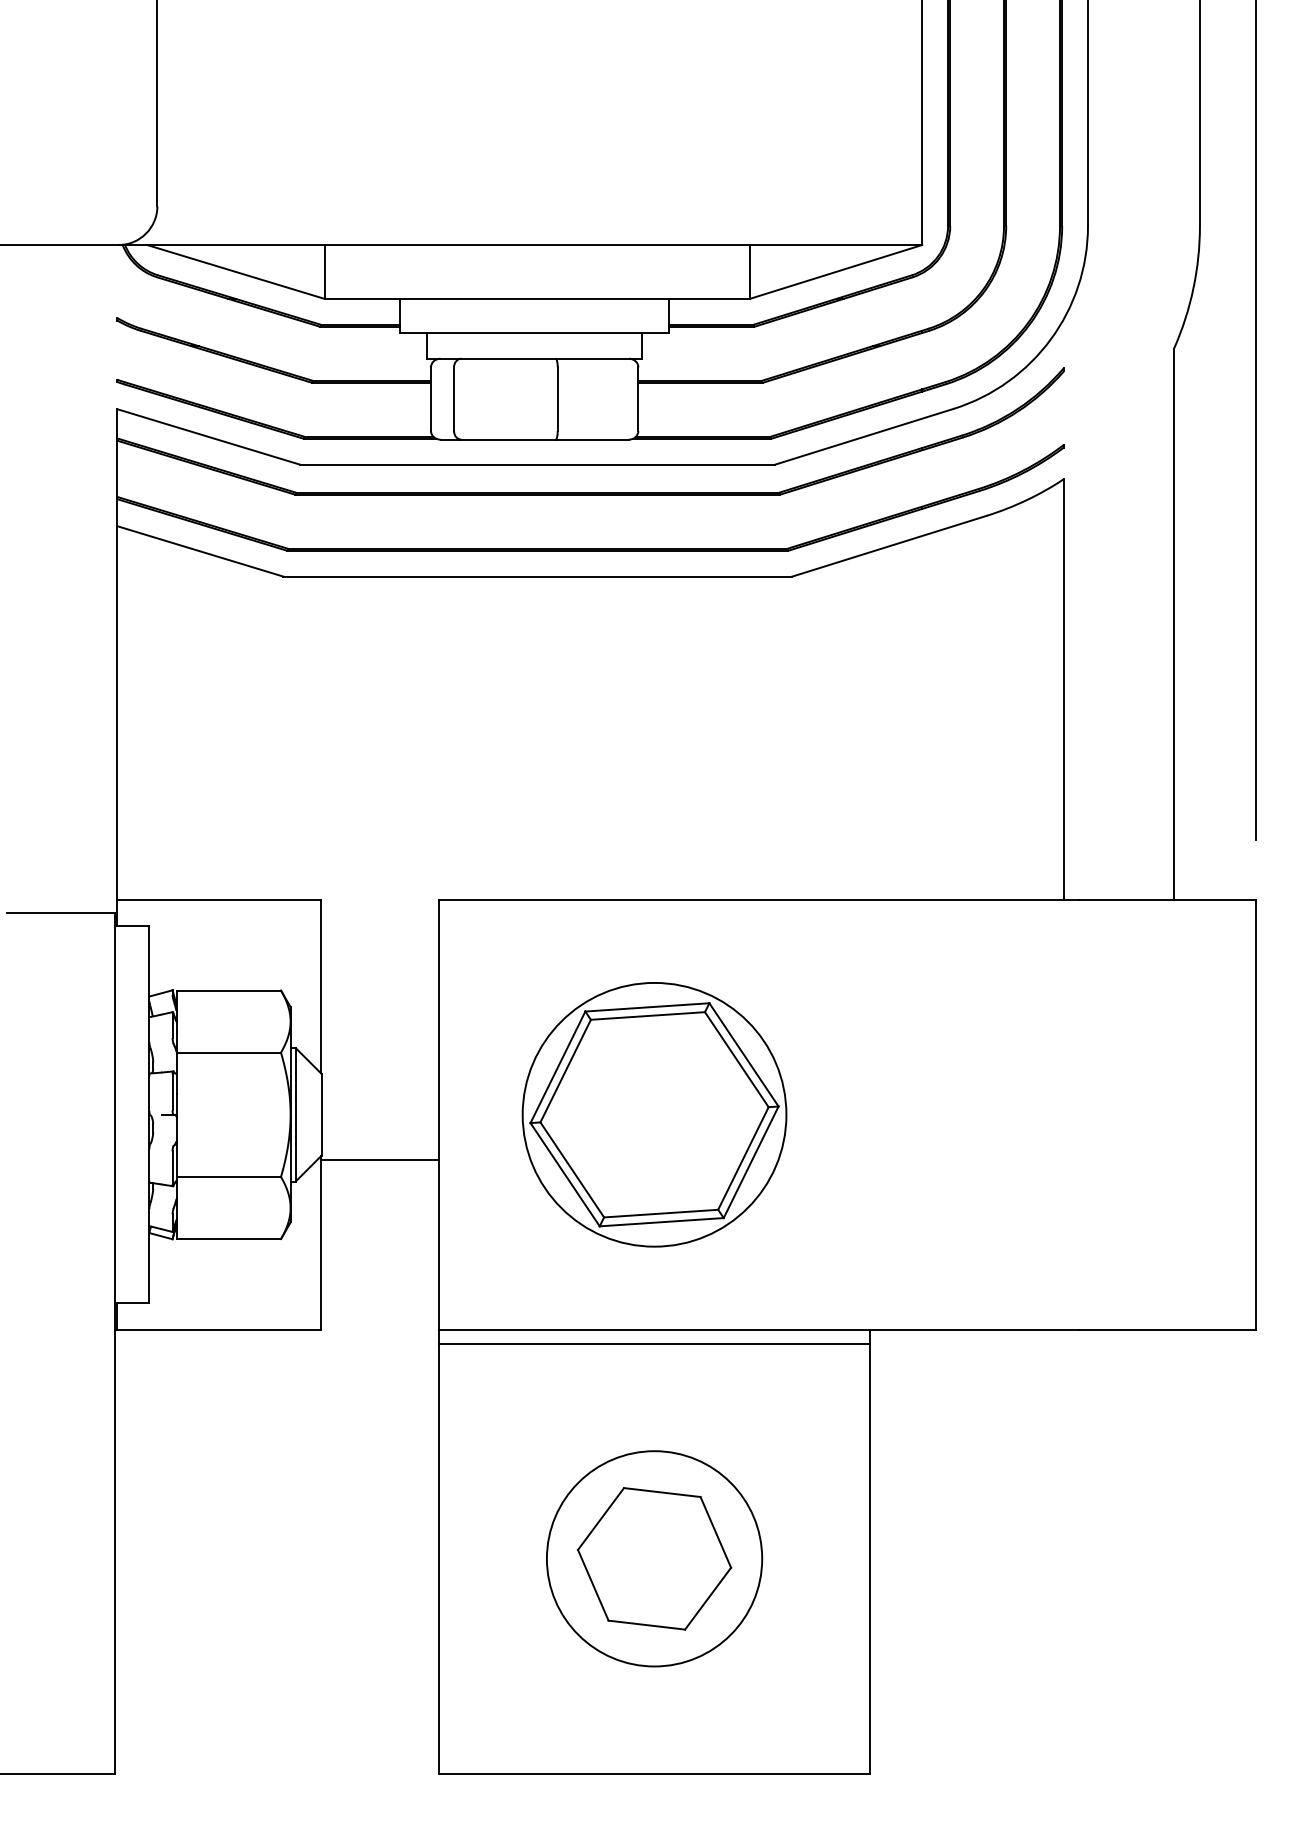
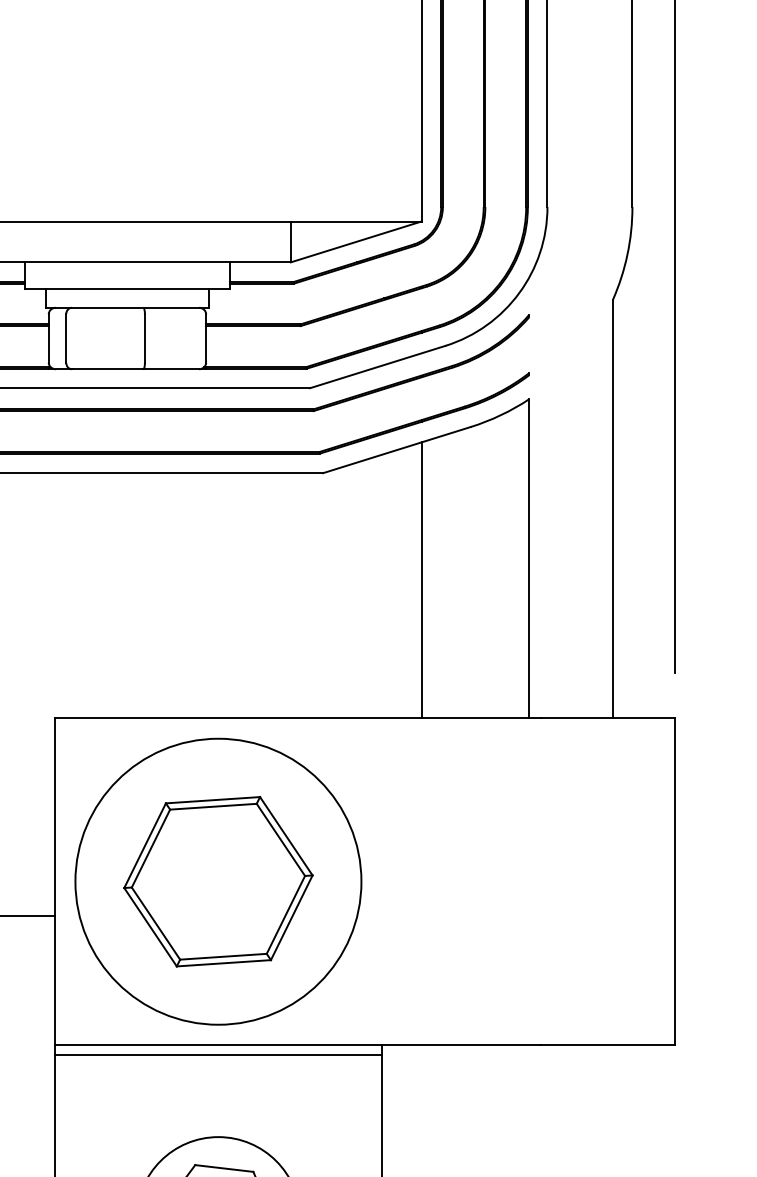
line: (922, 717) -> (421, 580), added
circle: (654, 1114) -> (218, 881), size x1.43

